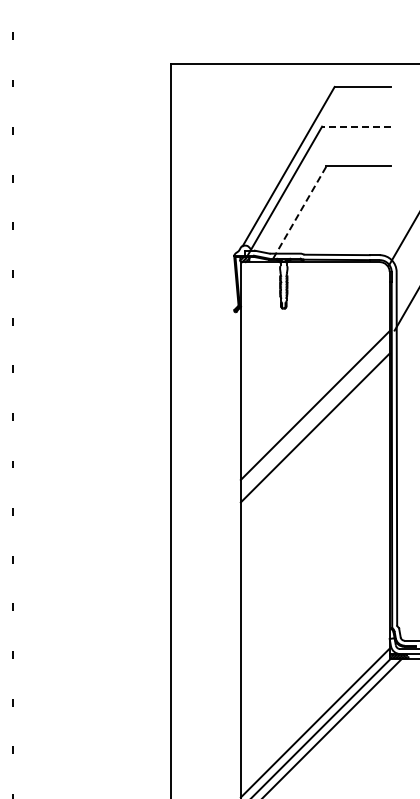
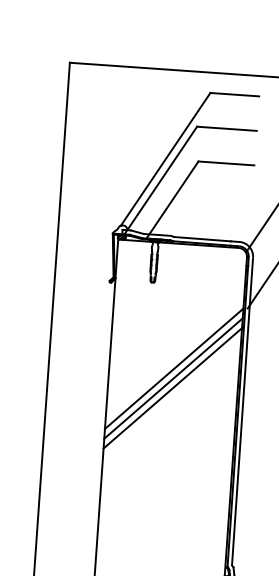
line: (355, 126) -> (226, 128), dashed -> solid
line: (300, 212) -> (173, 200), dashed -> solid
line: (314, 416) -> (172, 378), added

